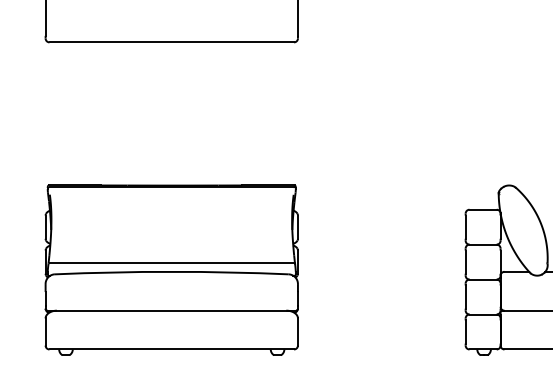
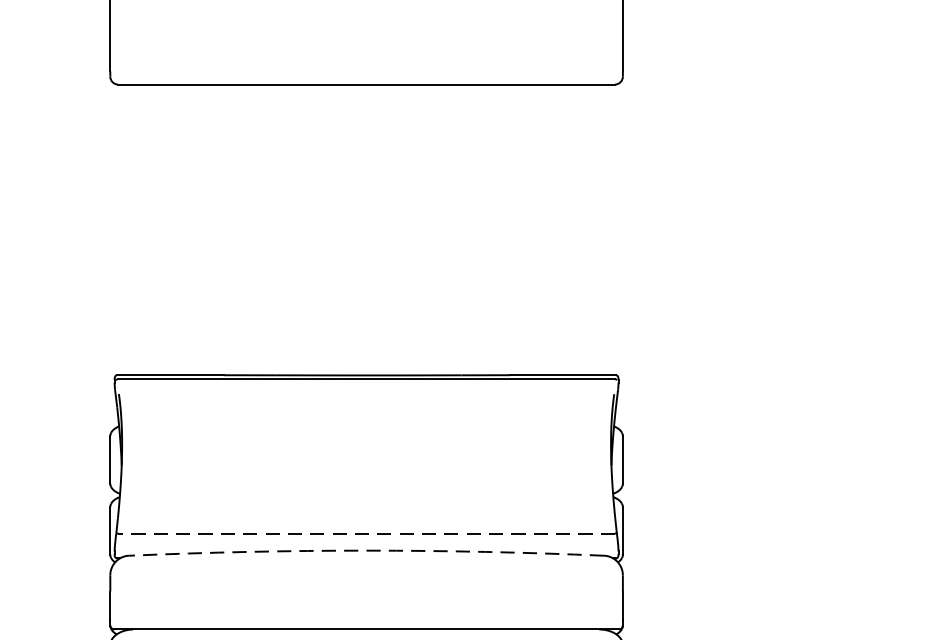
line: (171, 263) -> (366, 533), solid -> dashed
arc: (171, 271) -> (366, 549), solid -> dashed

